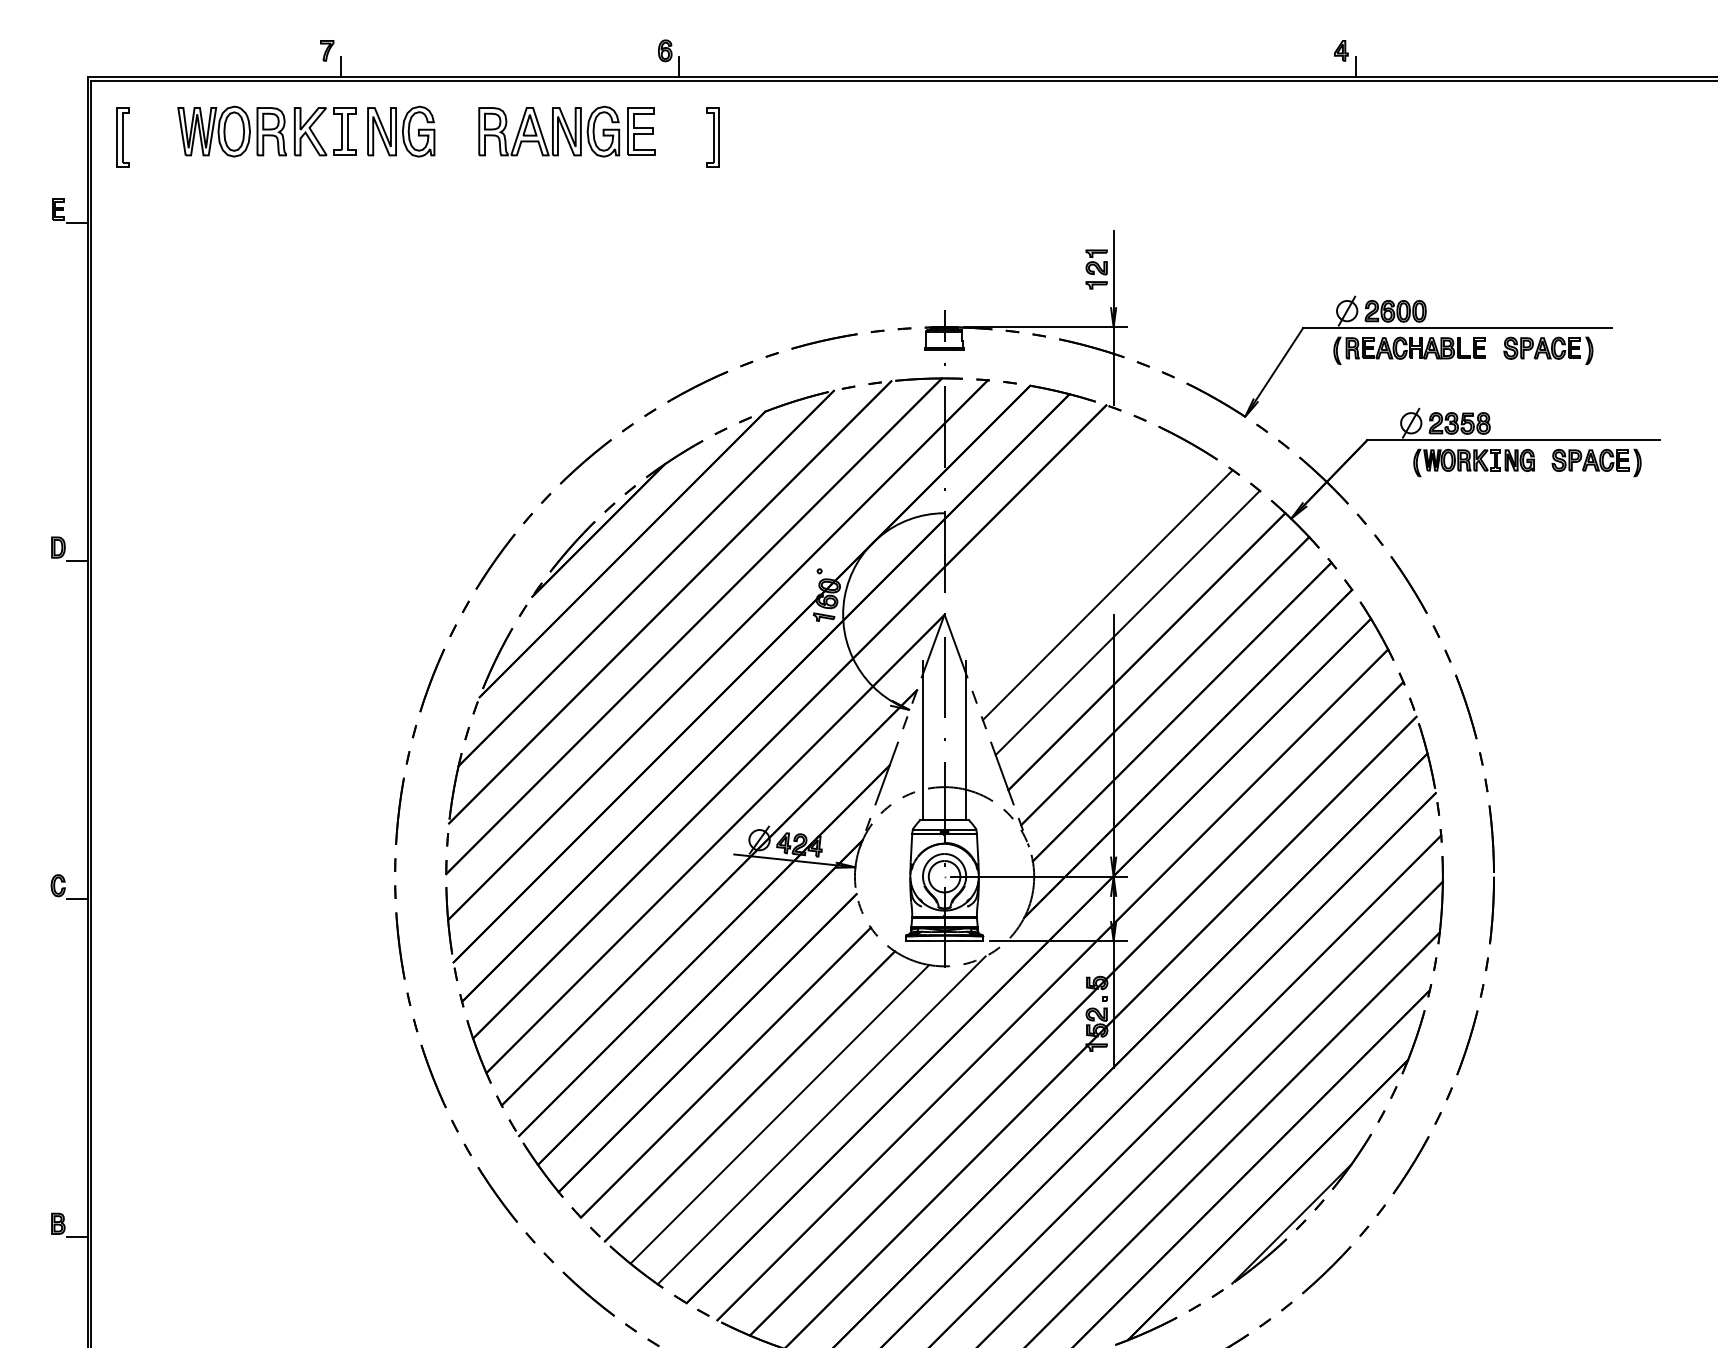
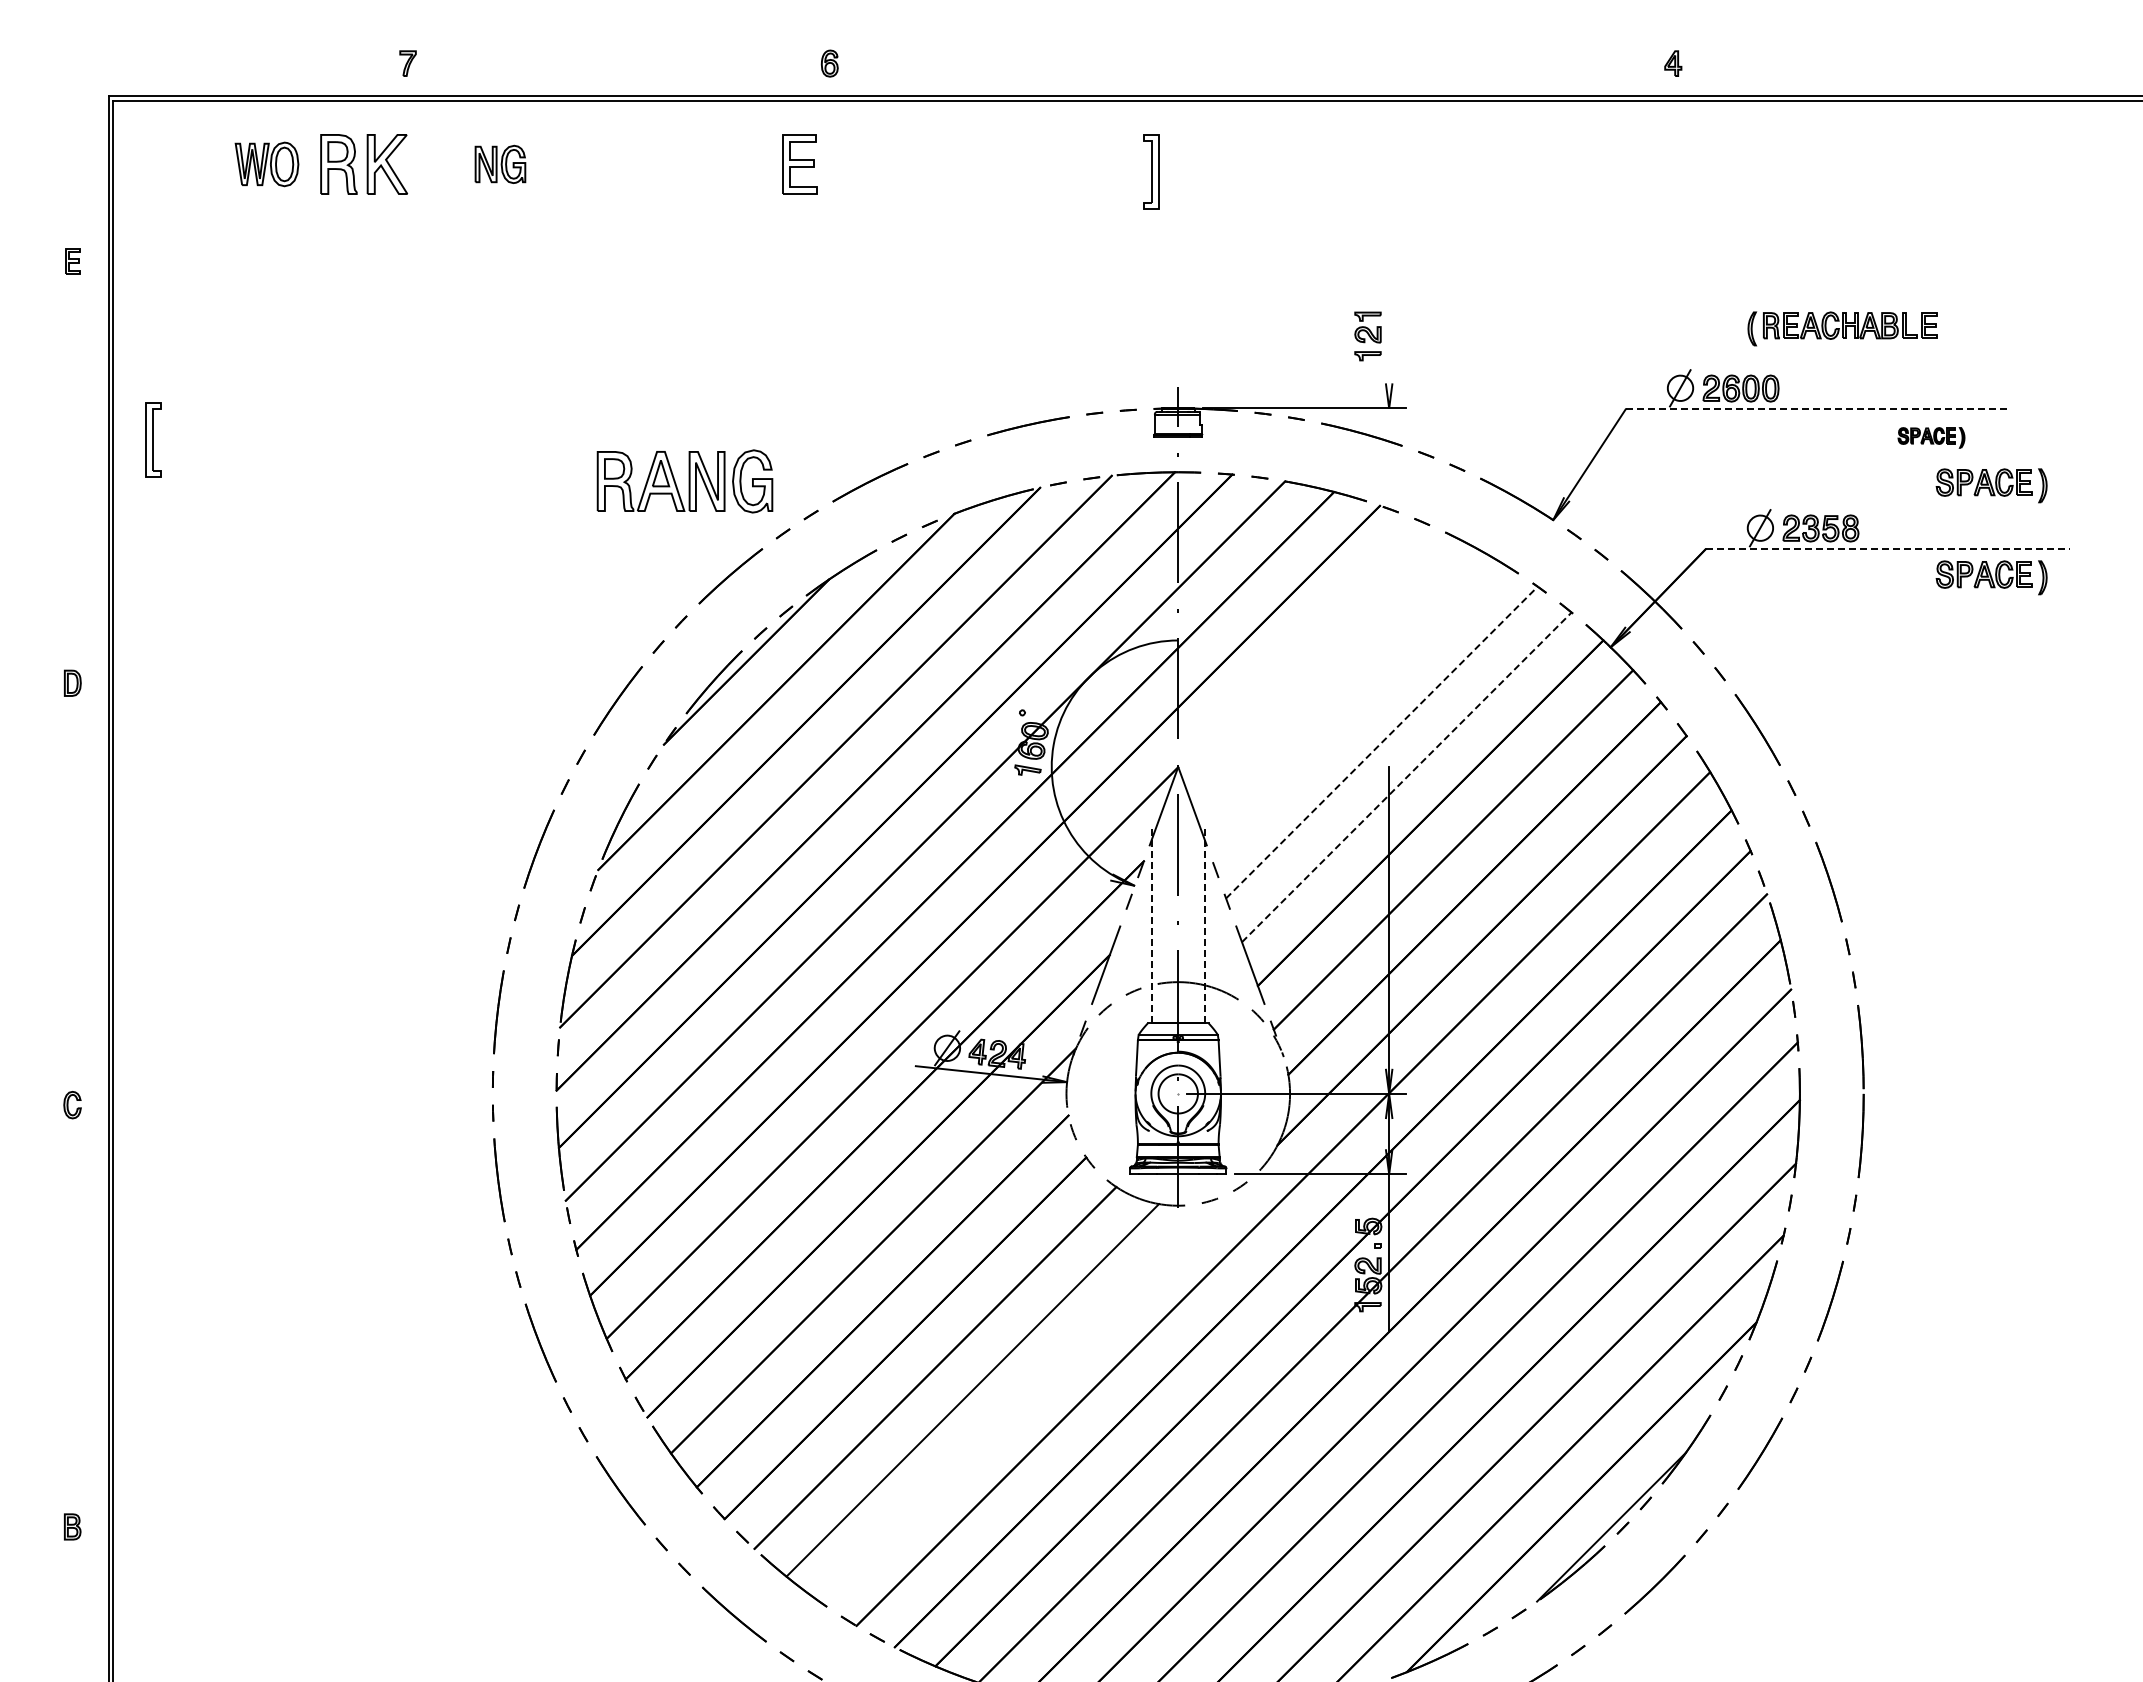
line: (341, 66) -> (425, 83), removed
line: (679, 66) -> (847, 83), removed
line: (1355, 66) -> (1690, 83), removed
part: (213, 131) -> (266, 164), size x0.7
part: (345, 131) -> (430, 164), removed
part: (401, 131) -> (500, 164), size x0.6
part: (548, 131) -> (684, 481), moved
part: (123, 137) -> (153, 439), moved
part: (713, 137) -> (1151, 171), moved
line: (77, 222) -> (96, 277), removed
line: (1113, 318) -> (1389, 397), removed
line: (1457, 328) -> (1818, 409), solid -> dashed
part: (1409, 350) -> (1842, 328), moved
part: (1548, 350) -> (1931, 437), size x0.6
part: (1596, 389) -> (1991, 485), added
line: (1513, 440) -> (1888, 549), solid -> dashed
part: (1473, 462) -> (1838, 577), removed
line: (77, 560) -> (96, 699), removed
line: (1108, 595) -> (1382, 742), solid -> dashed
line: (1128, 622) -> (1407, 776), solid -> dashed
line: (923, 740) -> (1151, 923), solid -> dashed
line: (965, 740) -> (1204, 923), solid -> dashed
line: (77, 898) -> (96, 1121), removed
line: (821, 1120) -> (1024, 1397), removed
line: (77, 1237) -> (96, 1543), removed

